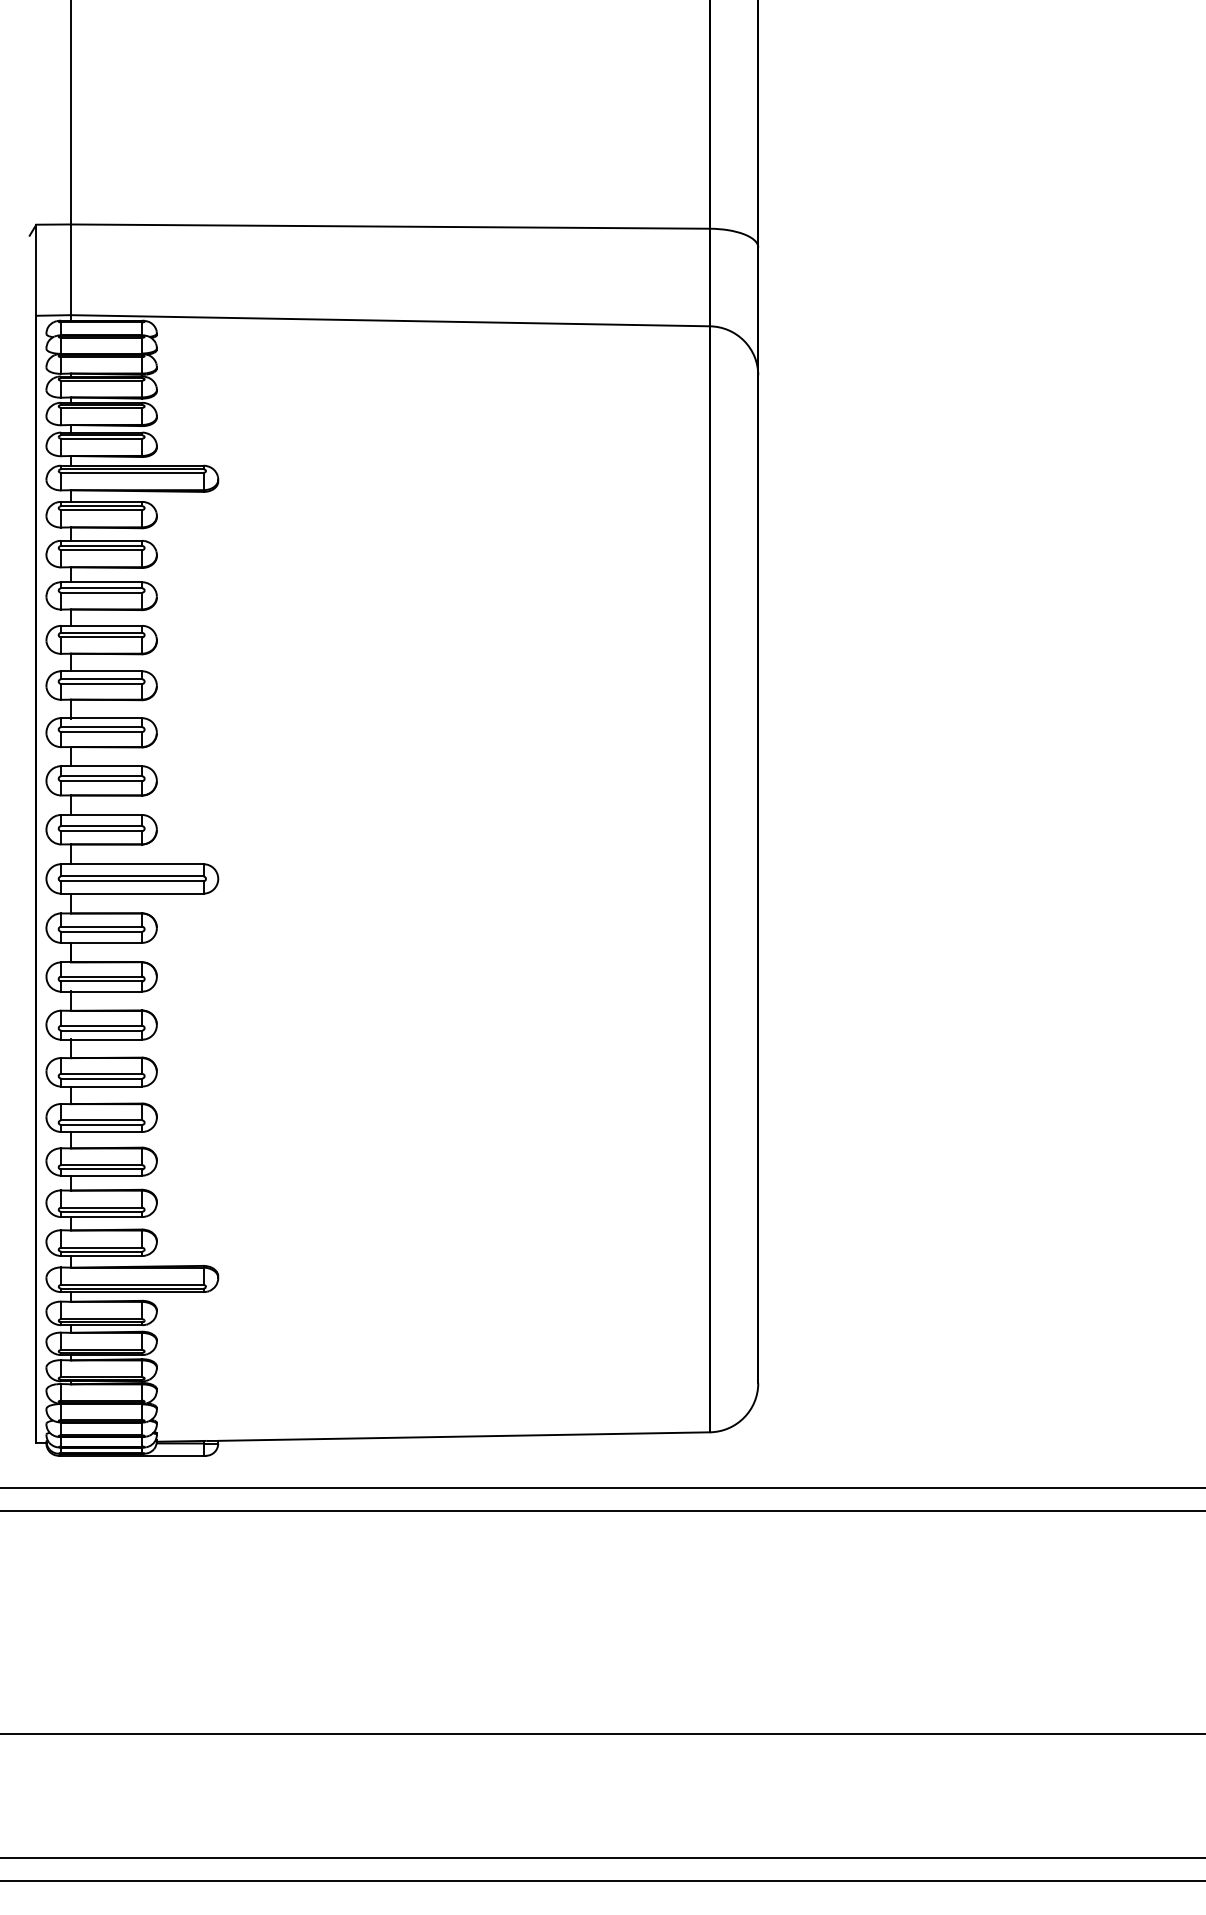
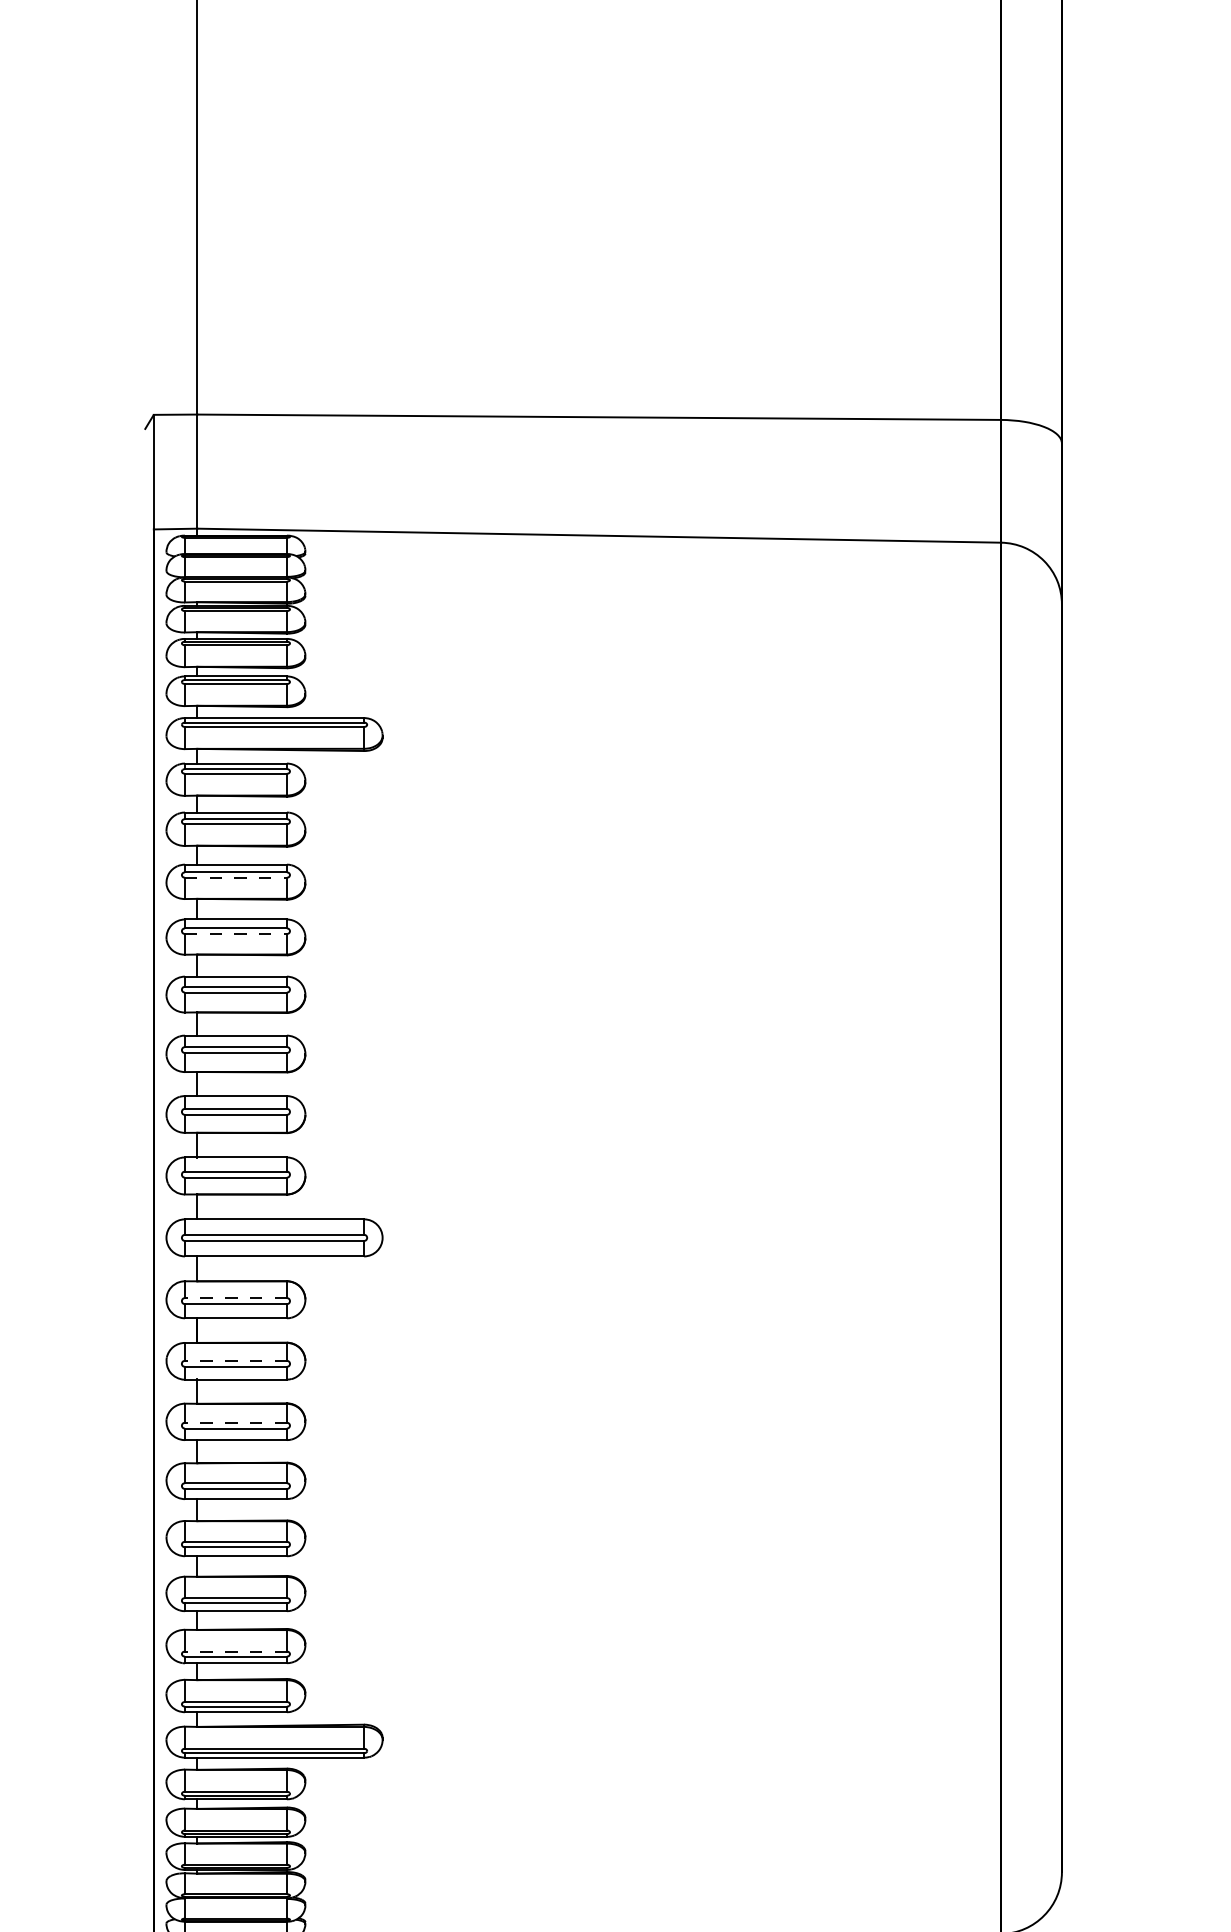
line: (102, 592) -> (236, 877), solid -> dashed
line: (102, 637) -> (236, 934), solid -> dashed
line: (101, 926) -> (235, 1297), solid -> dashed
line: (101, 976) -> (235, 1360), solid -> dashed
line: (101, 1025) -> (235, 1422), solid -> dashed
line: (101, 1207) -> (235, 1651), solid -> dashed

